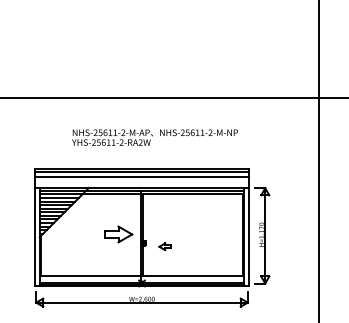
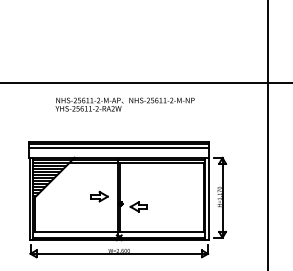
text: (154, 137) -> (124, 104), moved
part: (118, 234) -> (99, 196), size x0.71
part: (164, 246) -> (138, 206), size x1.67

